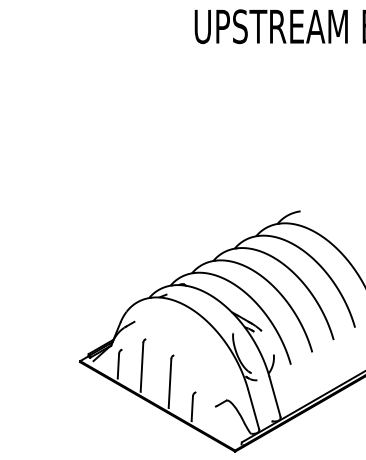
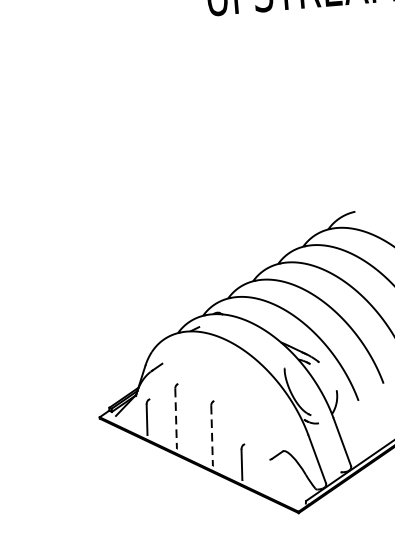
line: (141, 367) -> (175, 419), solid -> dashed
line: (169, 384) -> (211, 437), solid -> dashed

